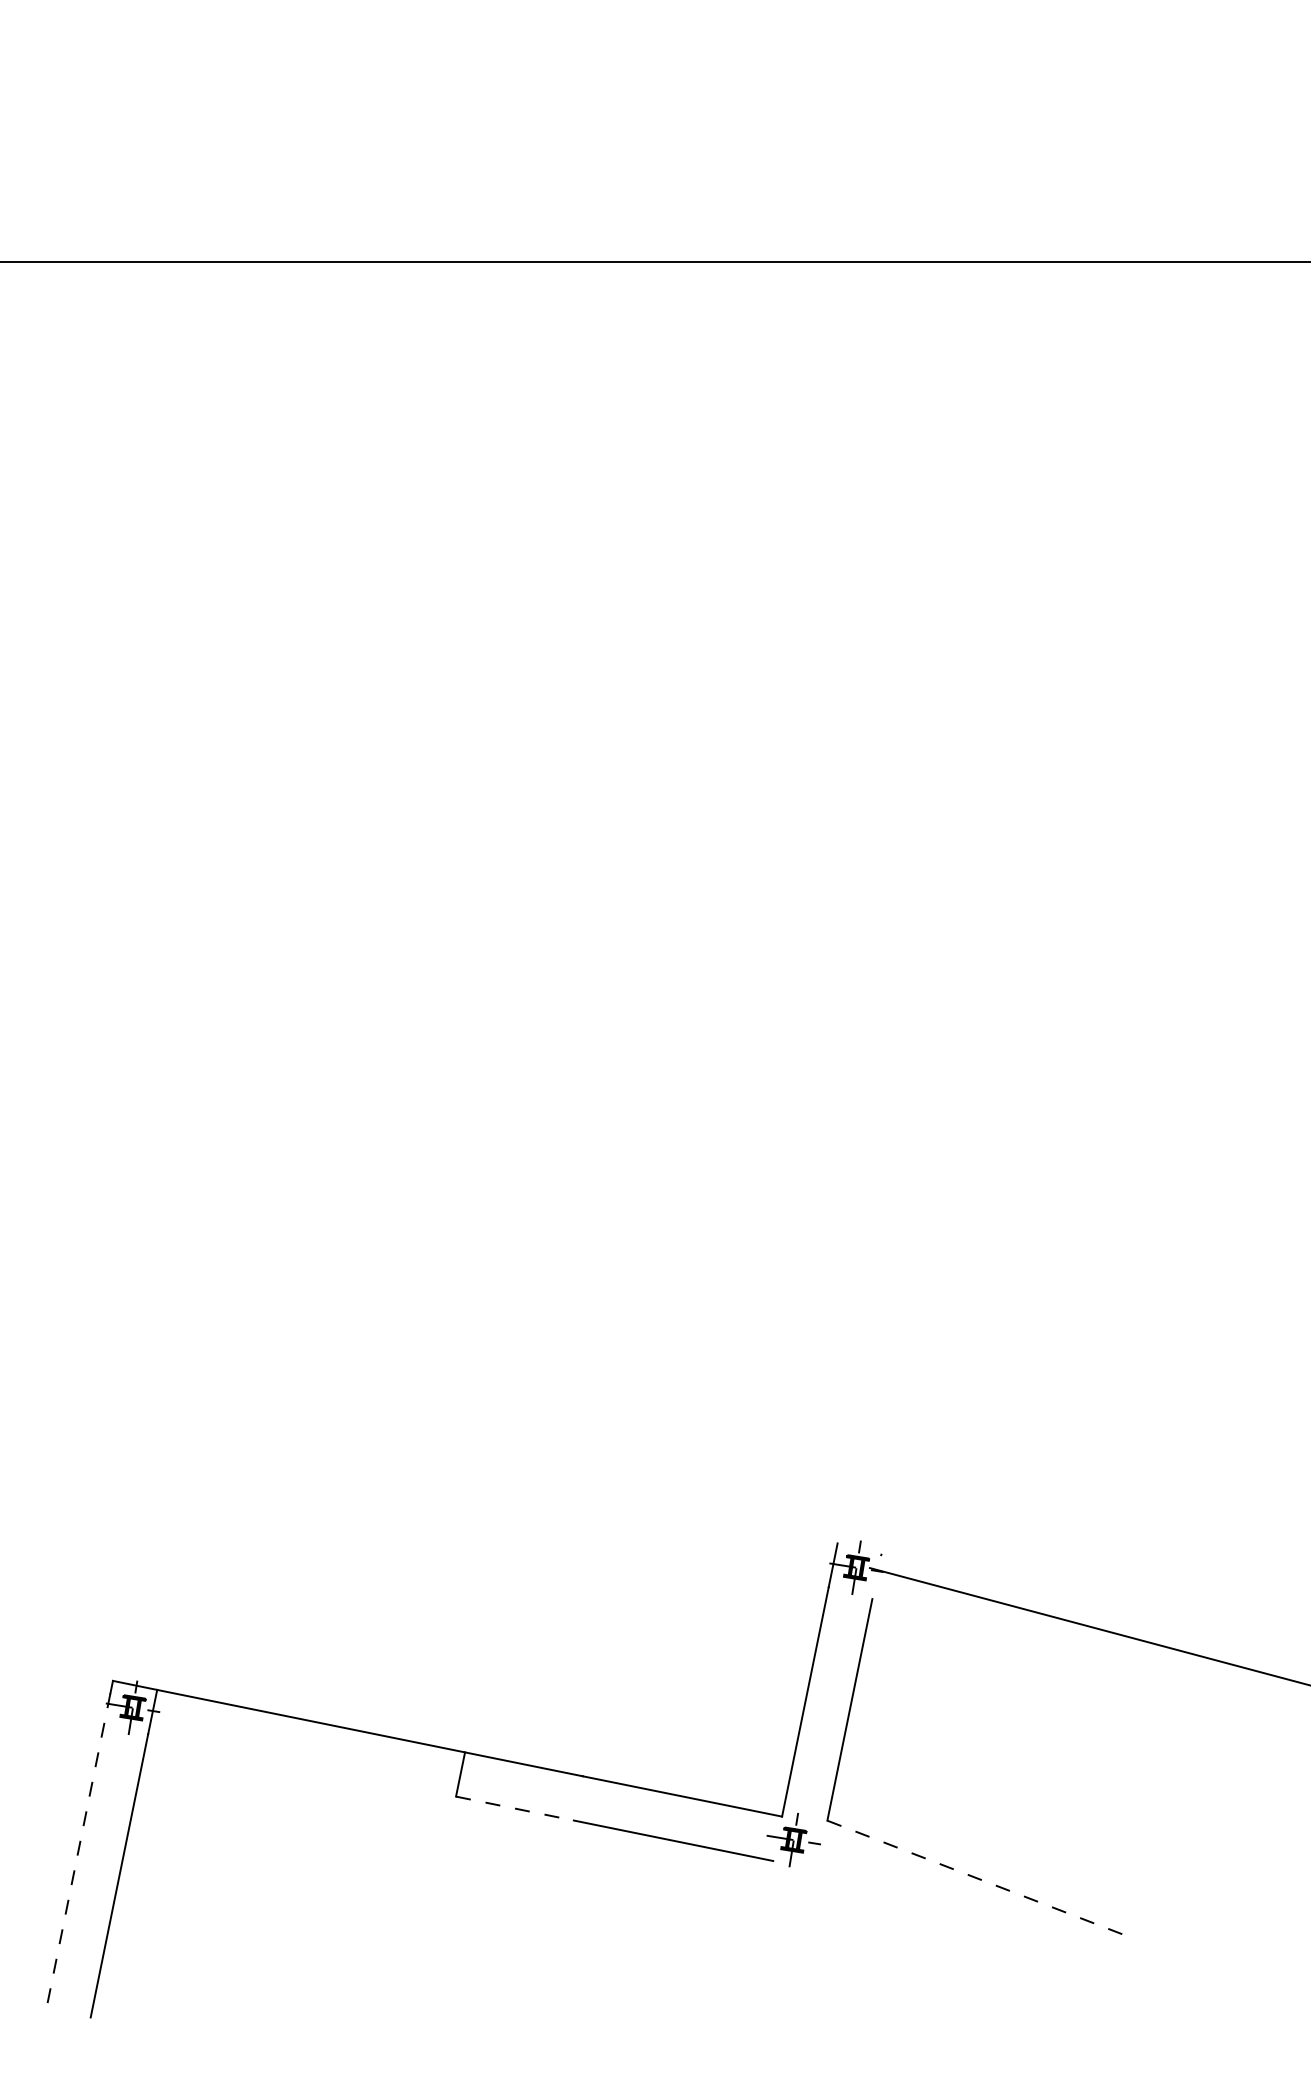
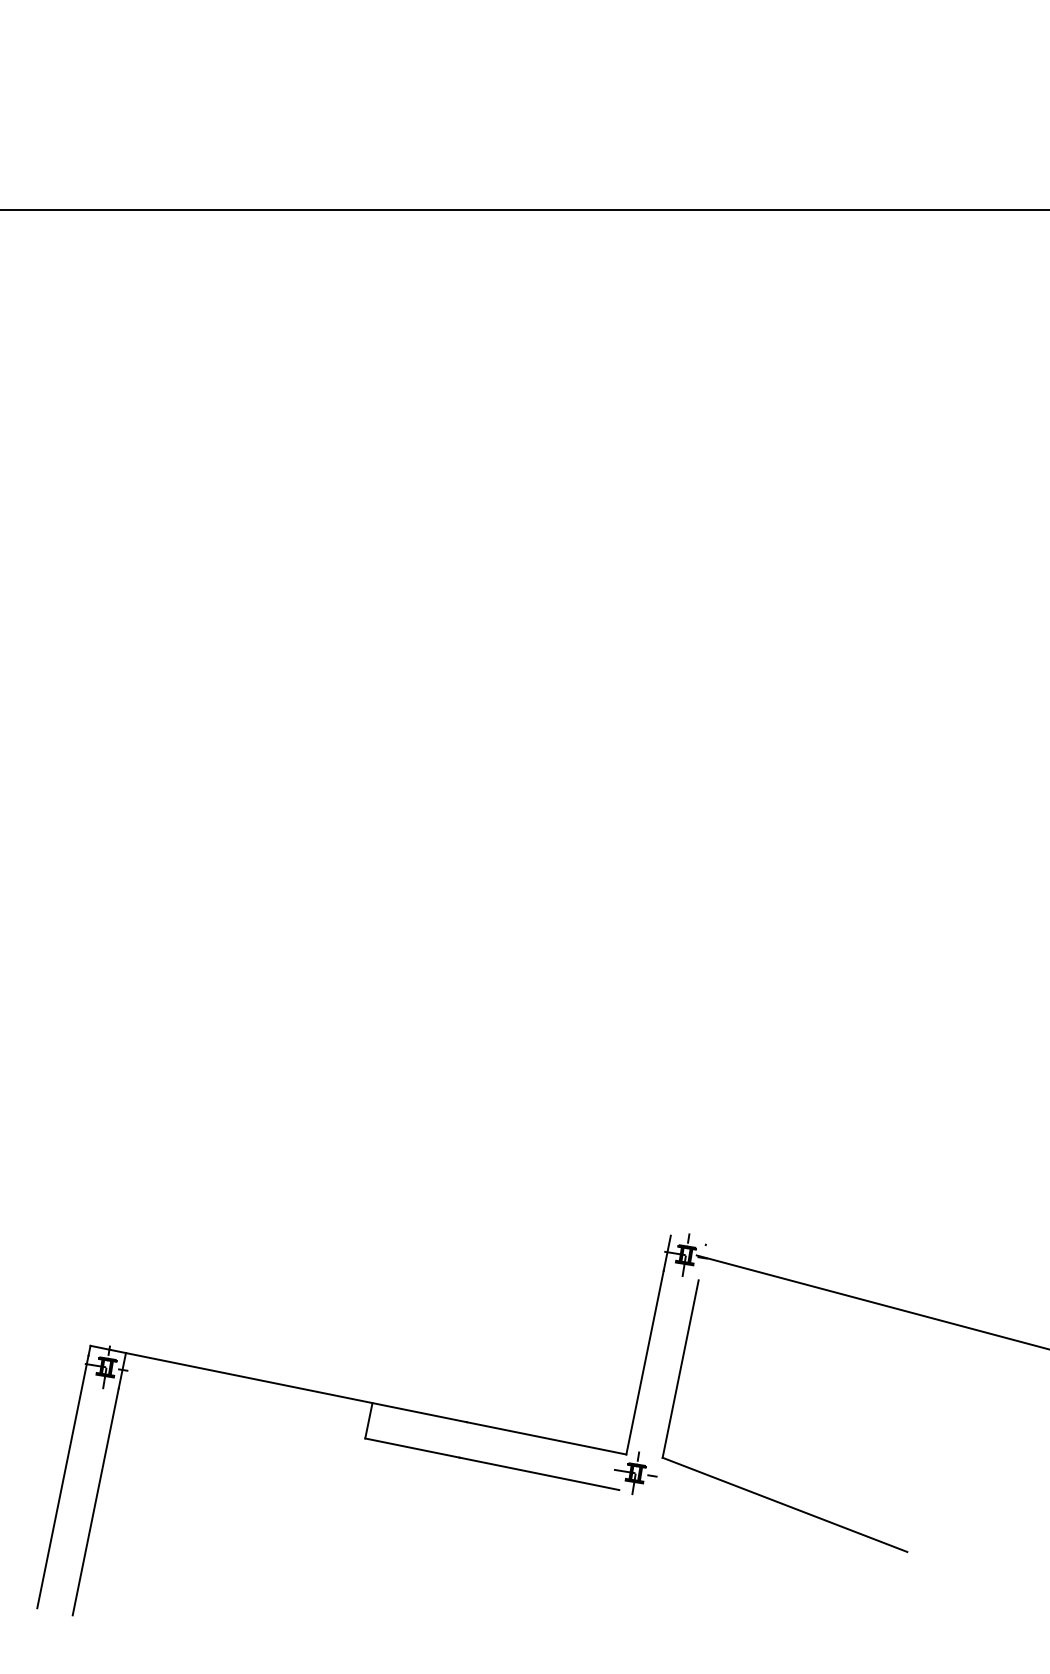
line: (515, 1808) -> (412, 1448), dashed -> solid
line: (78, 1851) -> (62, 1482), dashed -> solid
line: (980, 1879) -> (785, 1504), dashed -> solid

